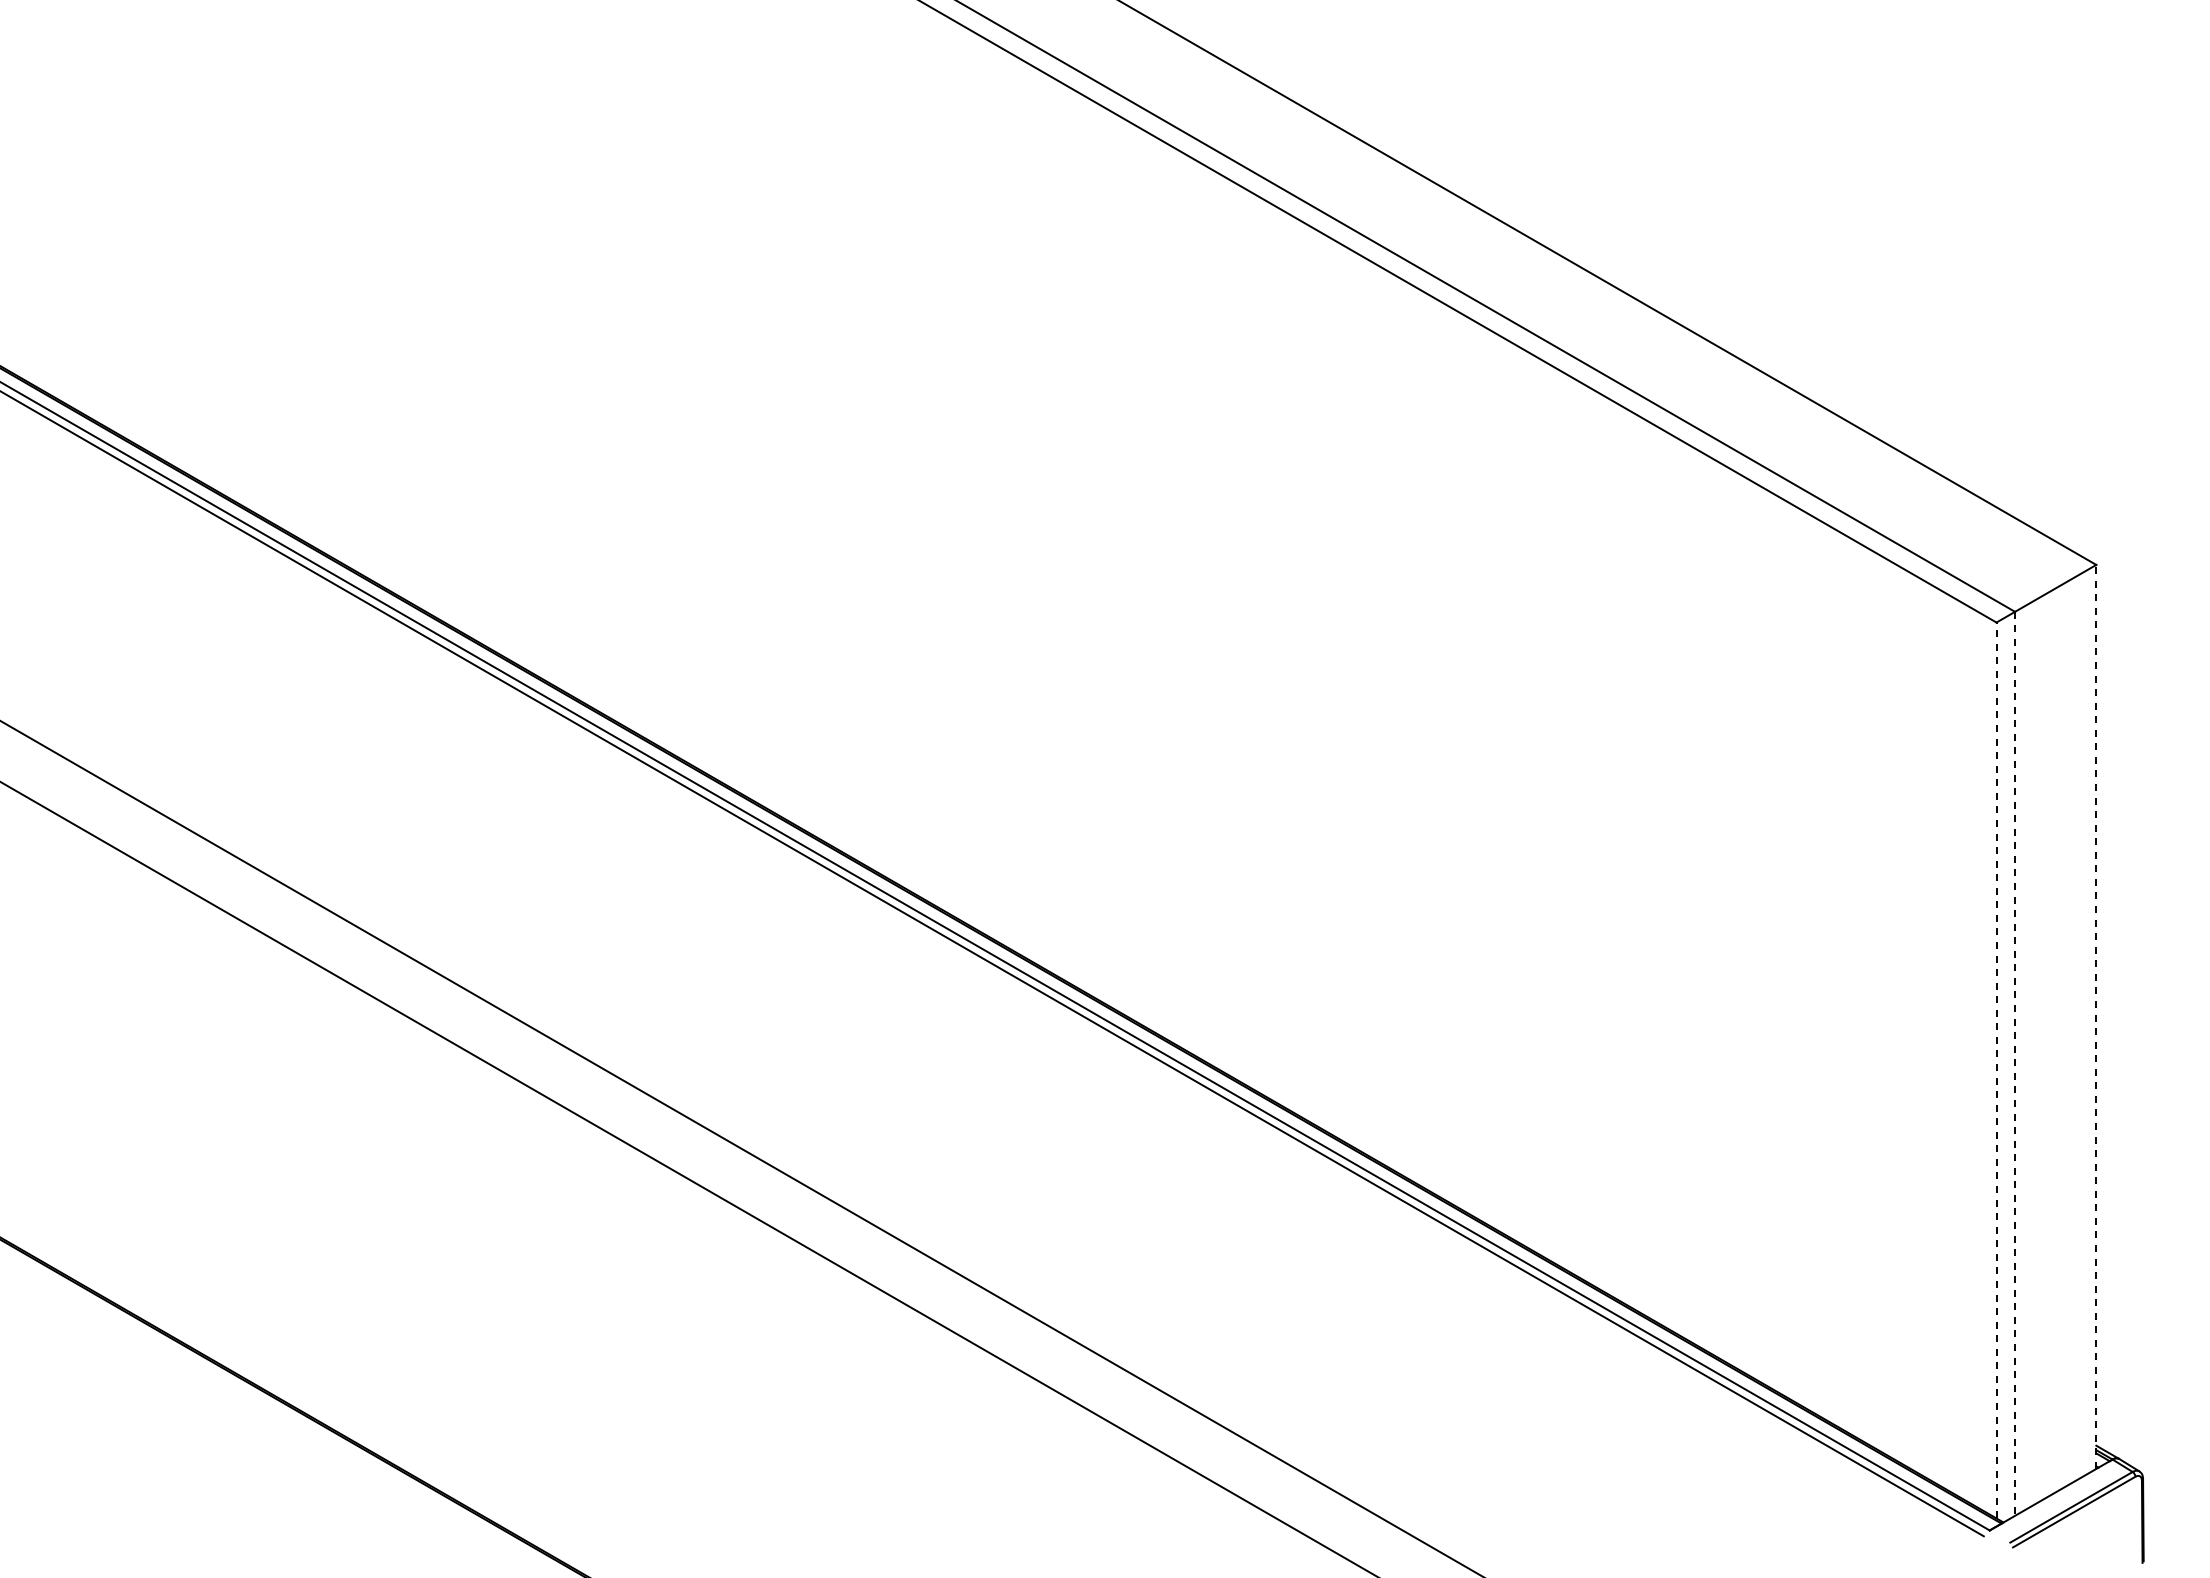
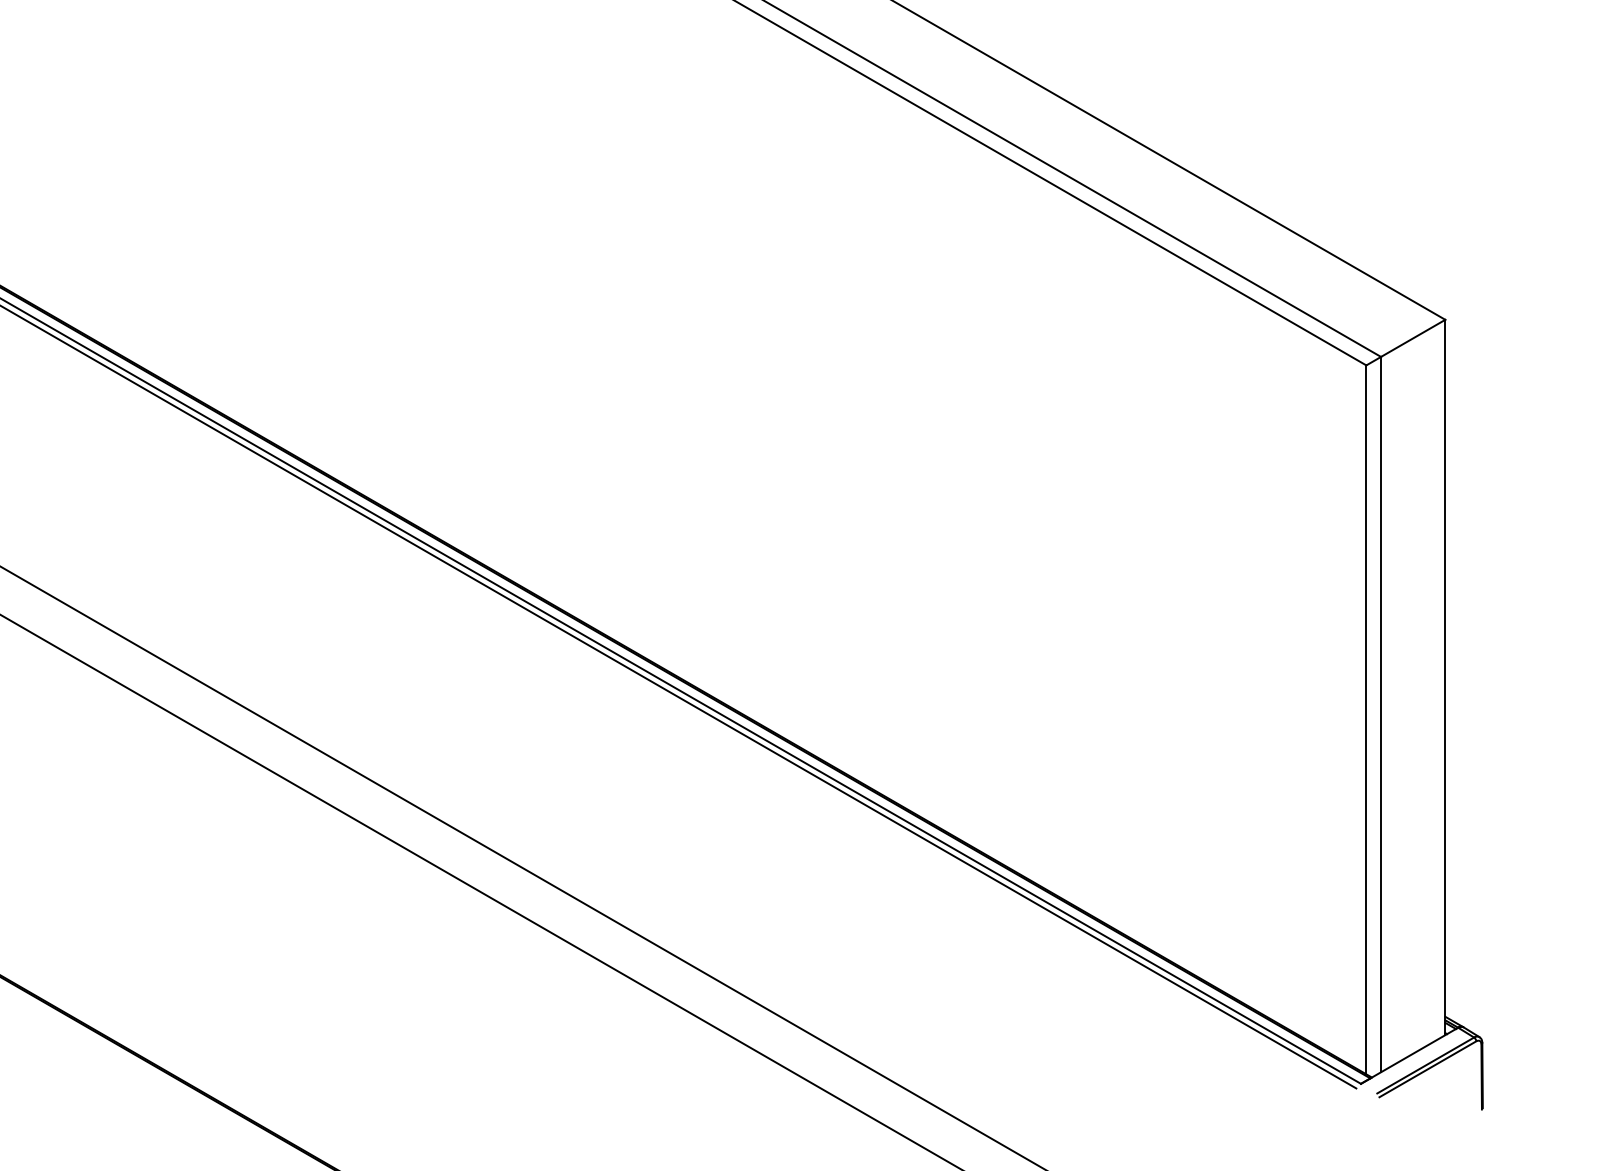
line: (2096, 1016) -> (1445, 677), dashed -> solid
line: (2015, 1064) -> (1381, 715), dashed -> solid
line: (1996, 1070) -> (1366, 719), dashed -> solid

